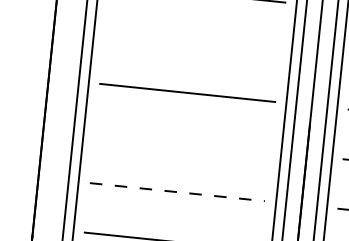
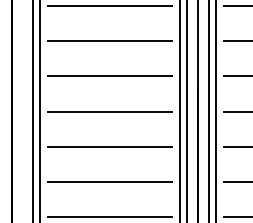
line: (191, 43) -> (109, 41), added
line: (181, 142) -> (109, 111), added
line: (178, 192) -> (110, 146), dashed -> solid

